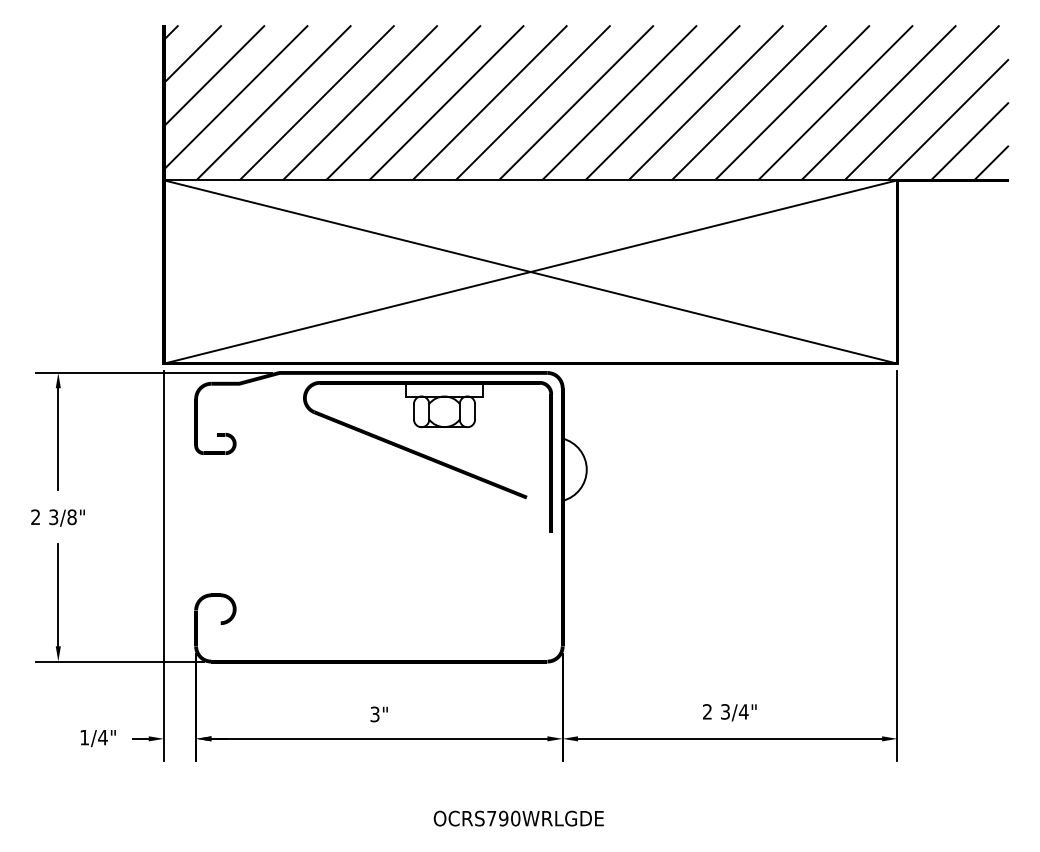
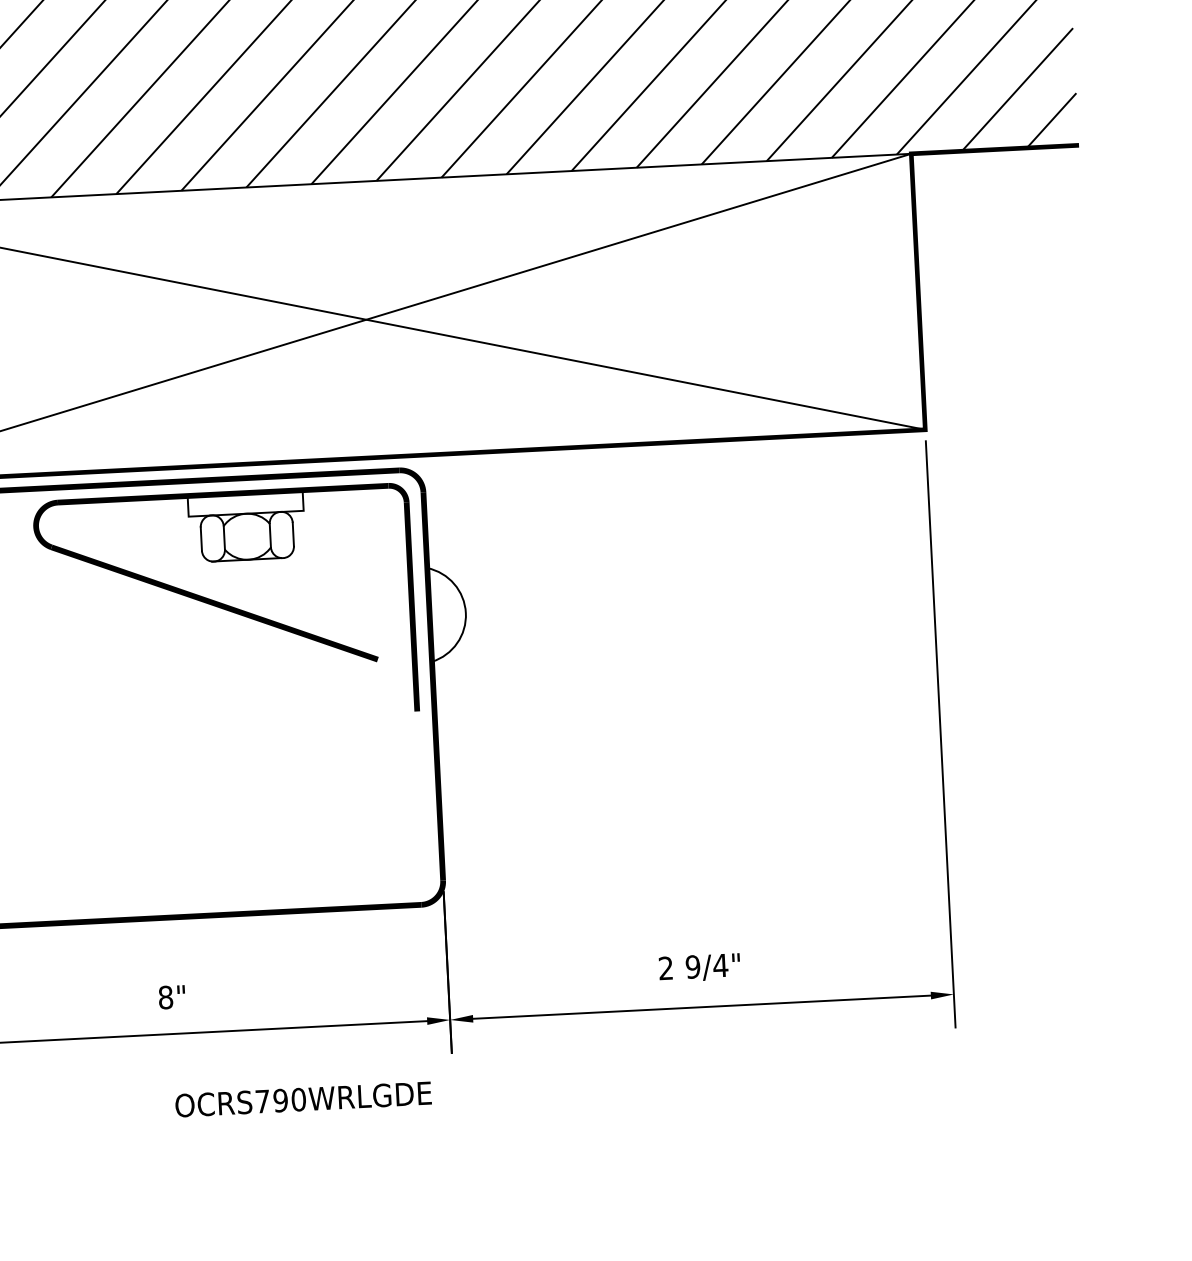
text: (725, 711) -> (693, 966), 3/4" -> 9/4"
text: (374, 714) -> (165, 997), 3" -> 8"
text: (518, 818) -> (302, 1099), moved

